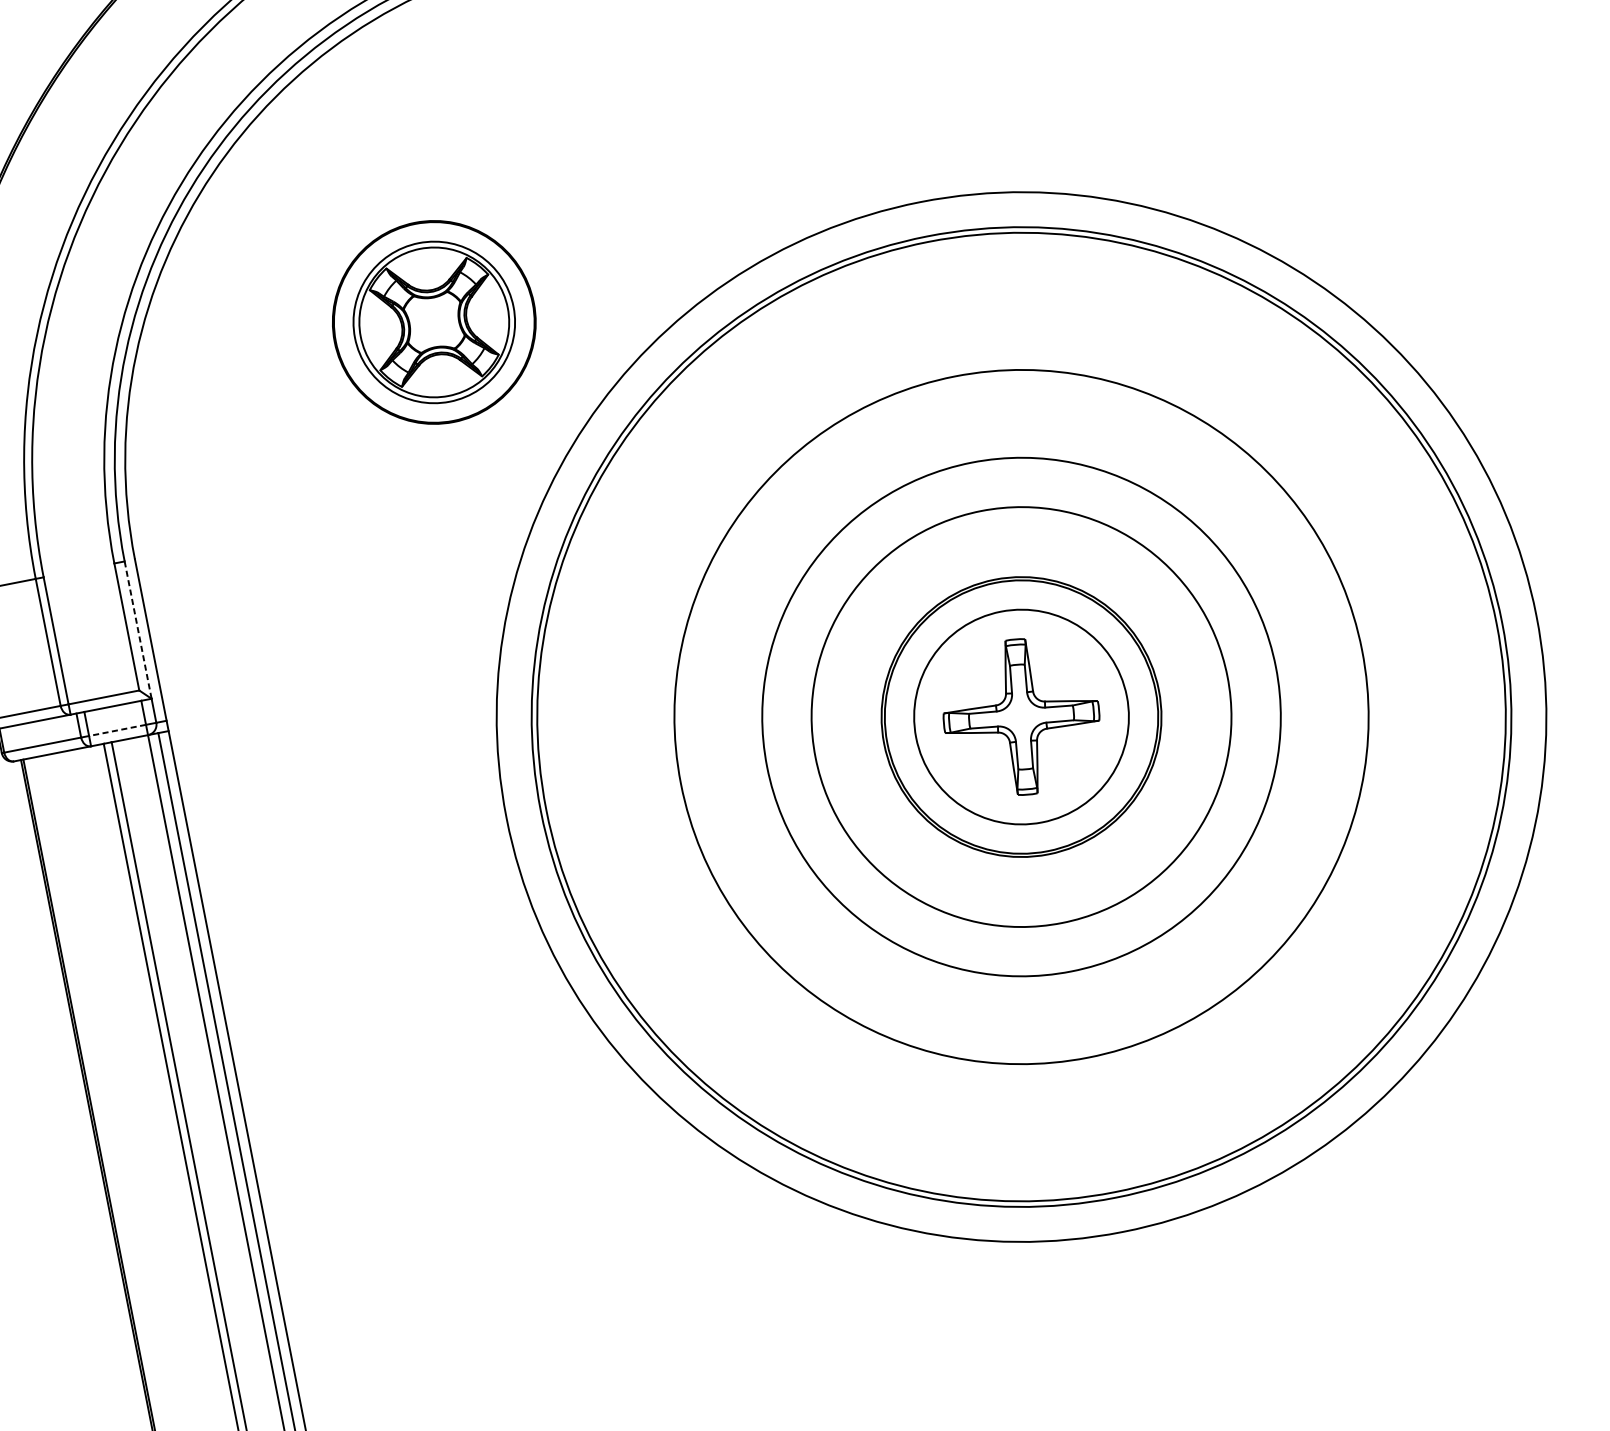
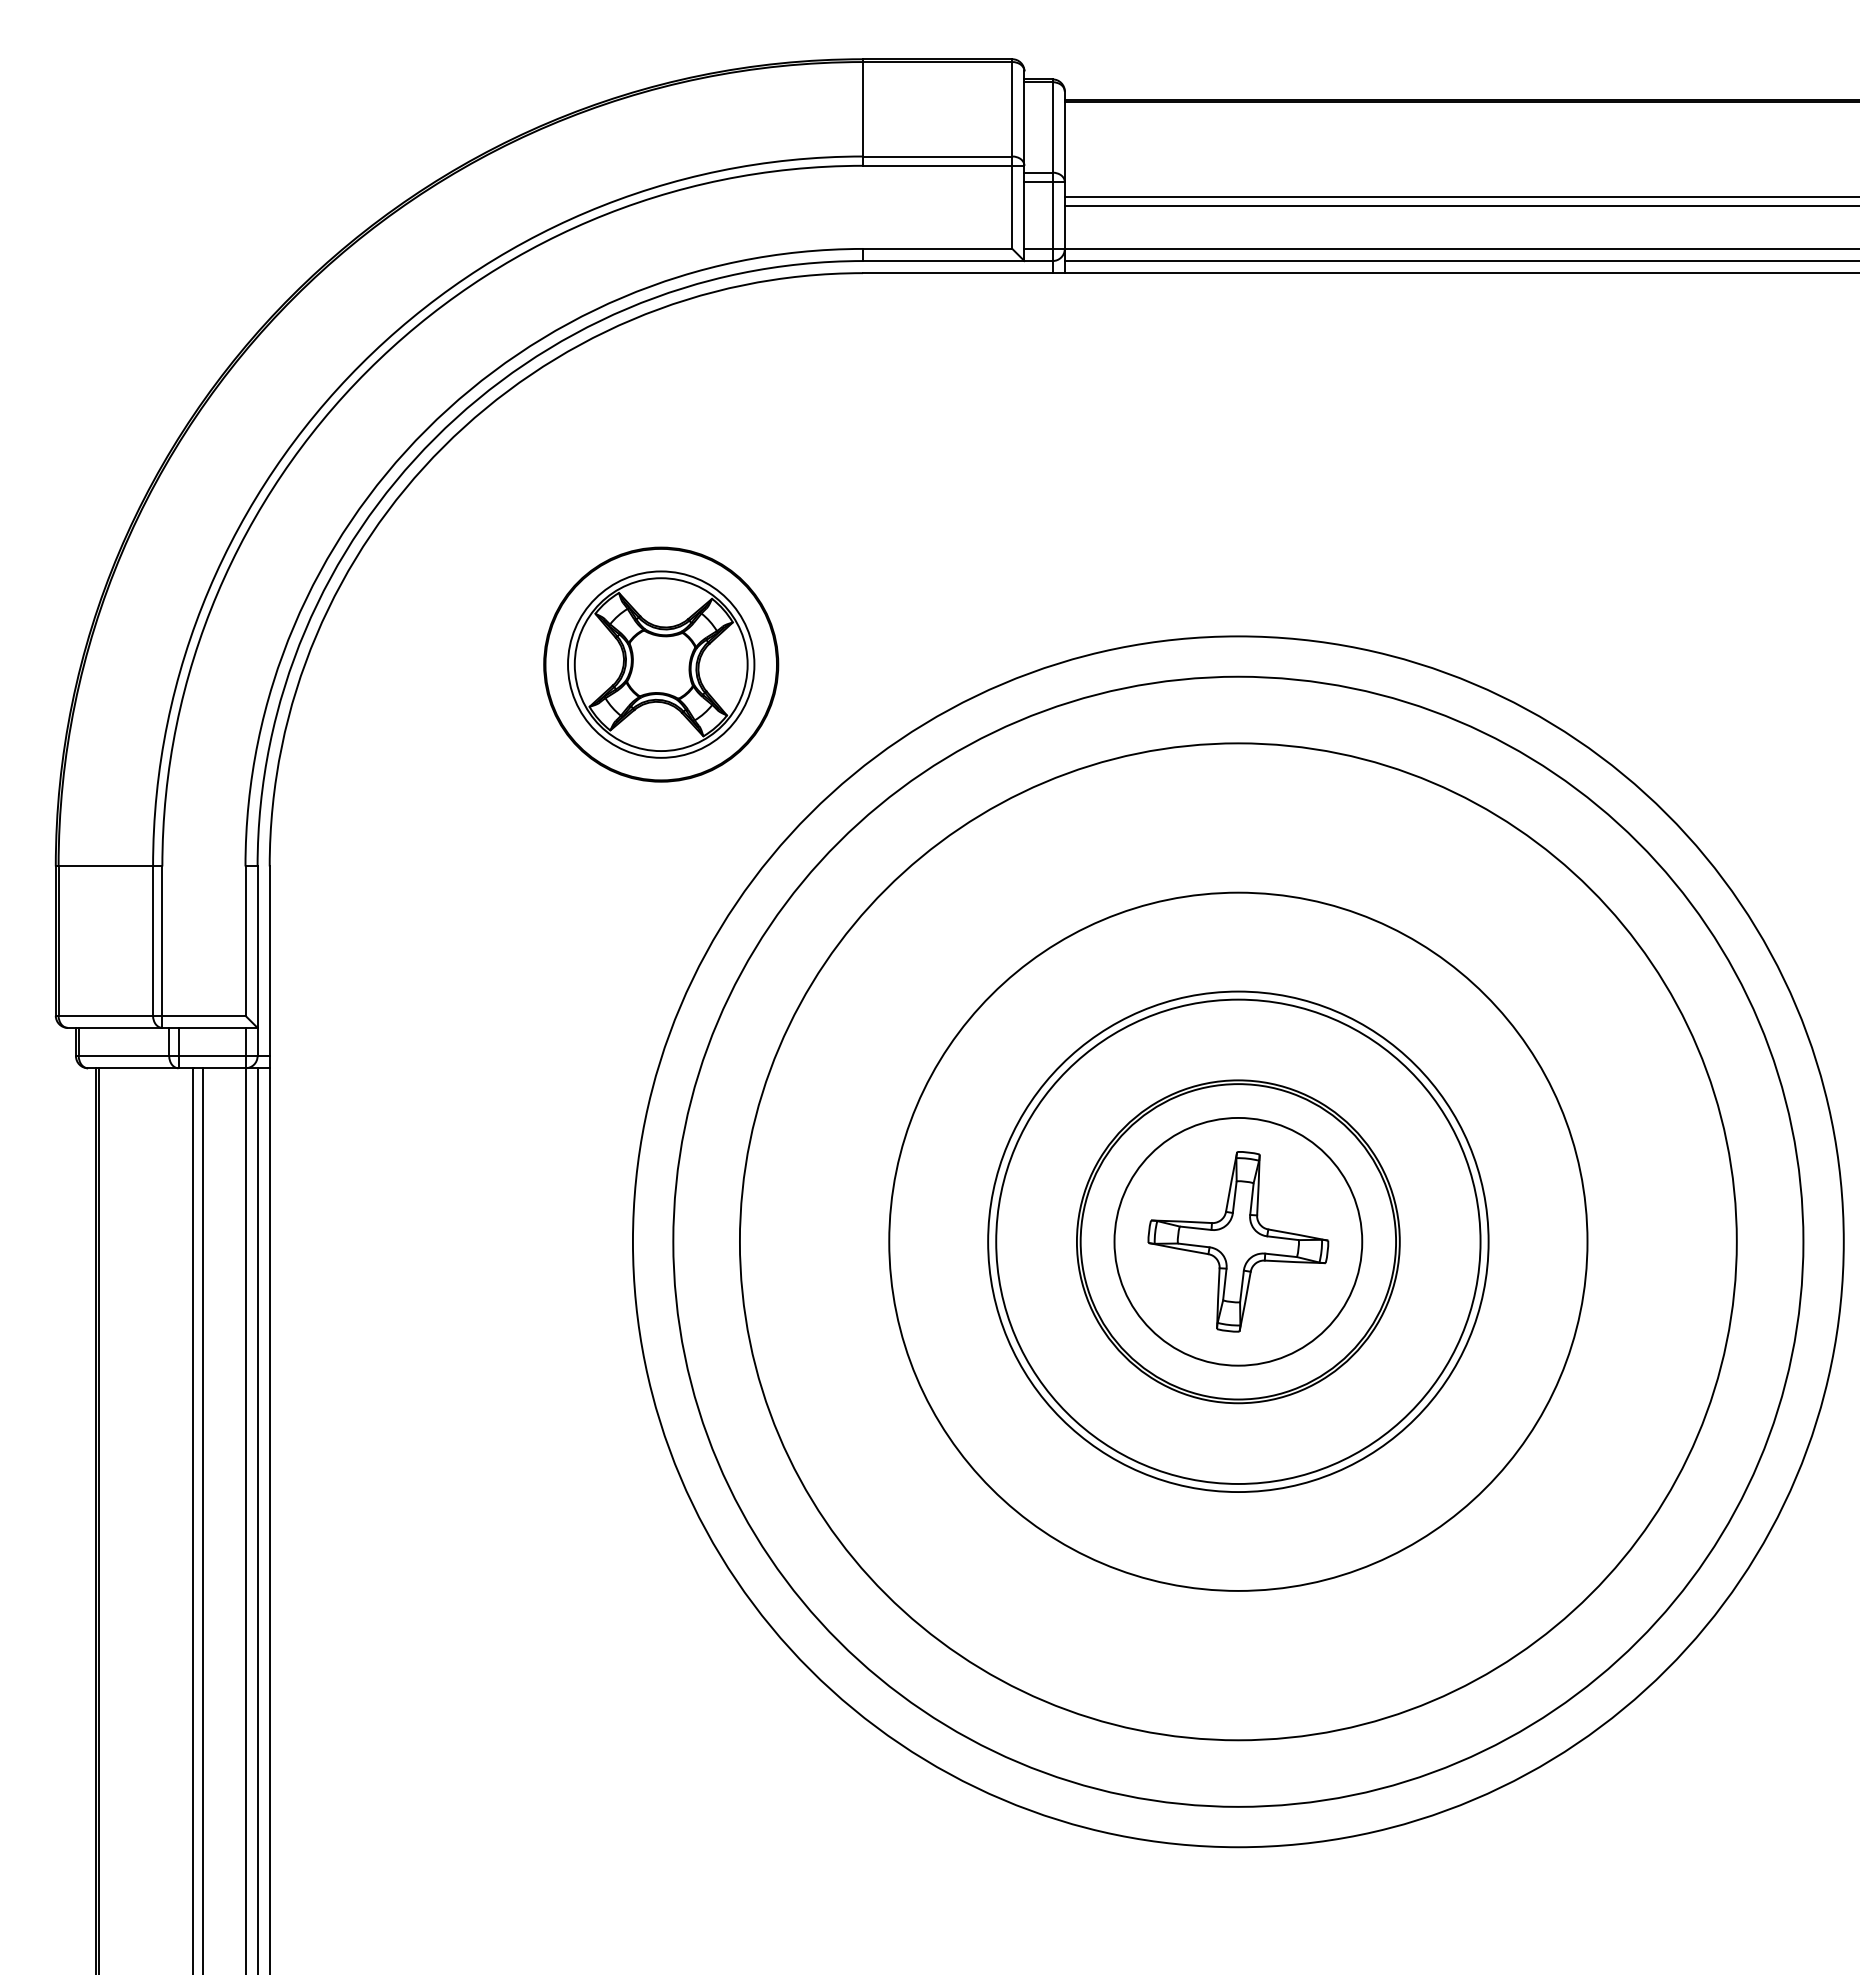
line: (138, 630) -> (257, 947), dashed -> solid
circle: (1020, 716) -> (1237, 1241), size x1.67
circle: (1021, 716) -> (1238, 1241), size x0.62
circle: (1021, 716) -> (1238, 1241), size x0.62
line: (117, 730) -> (211, 1056), dashed -> solid

